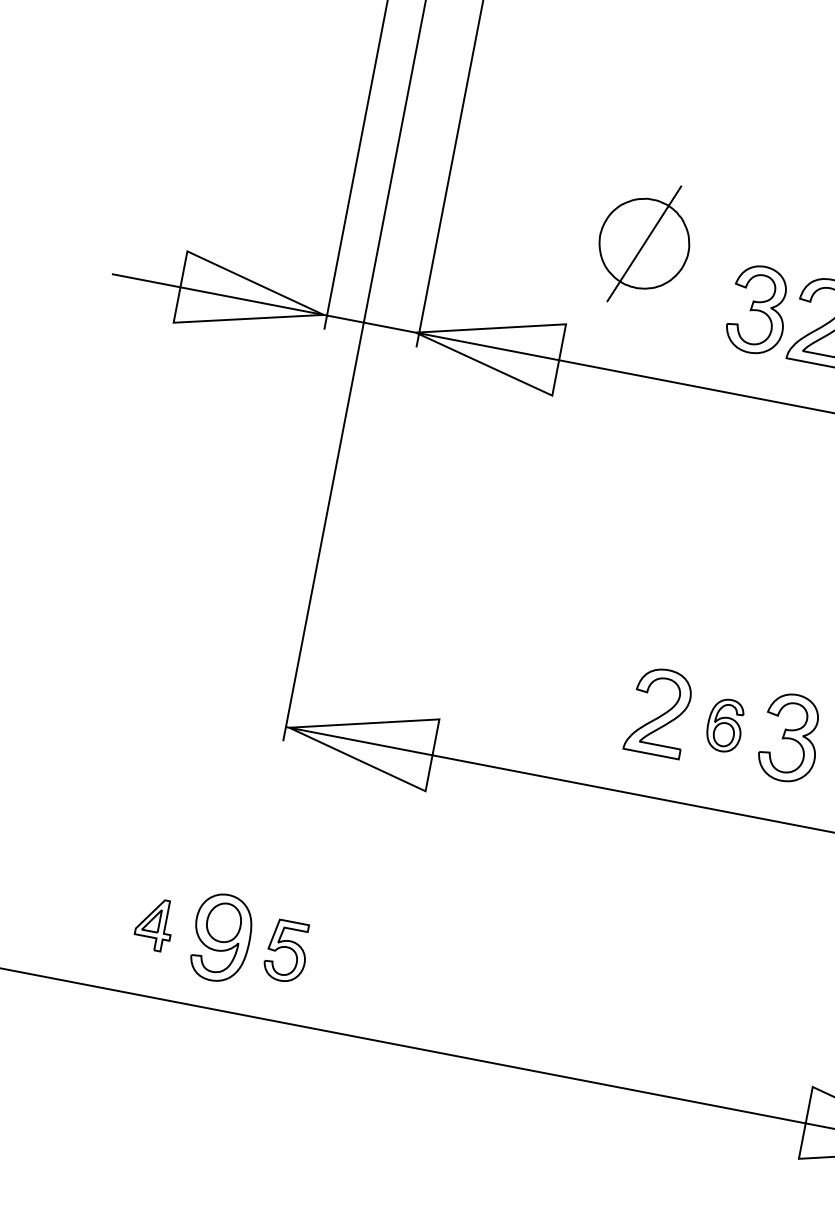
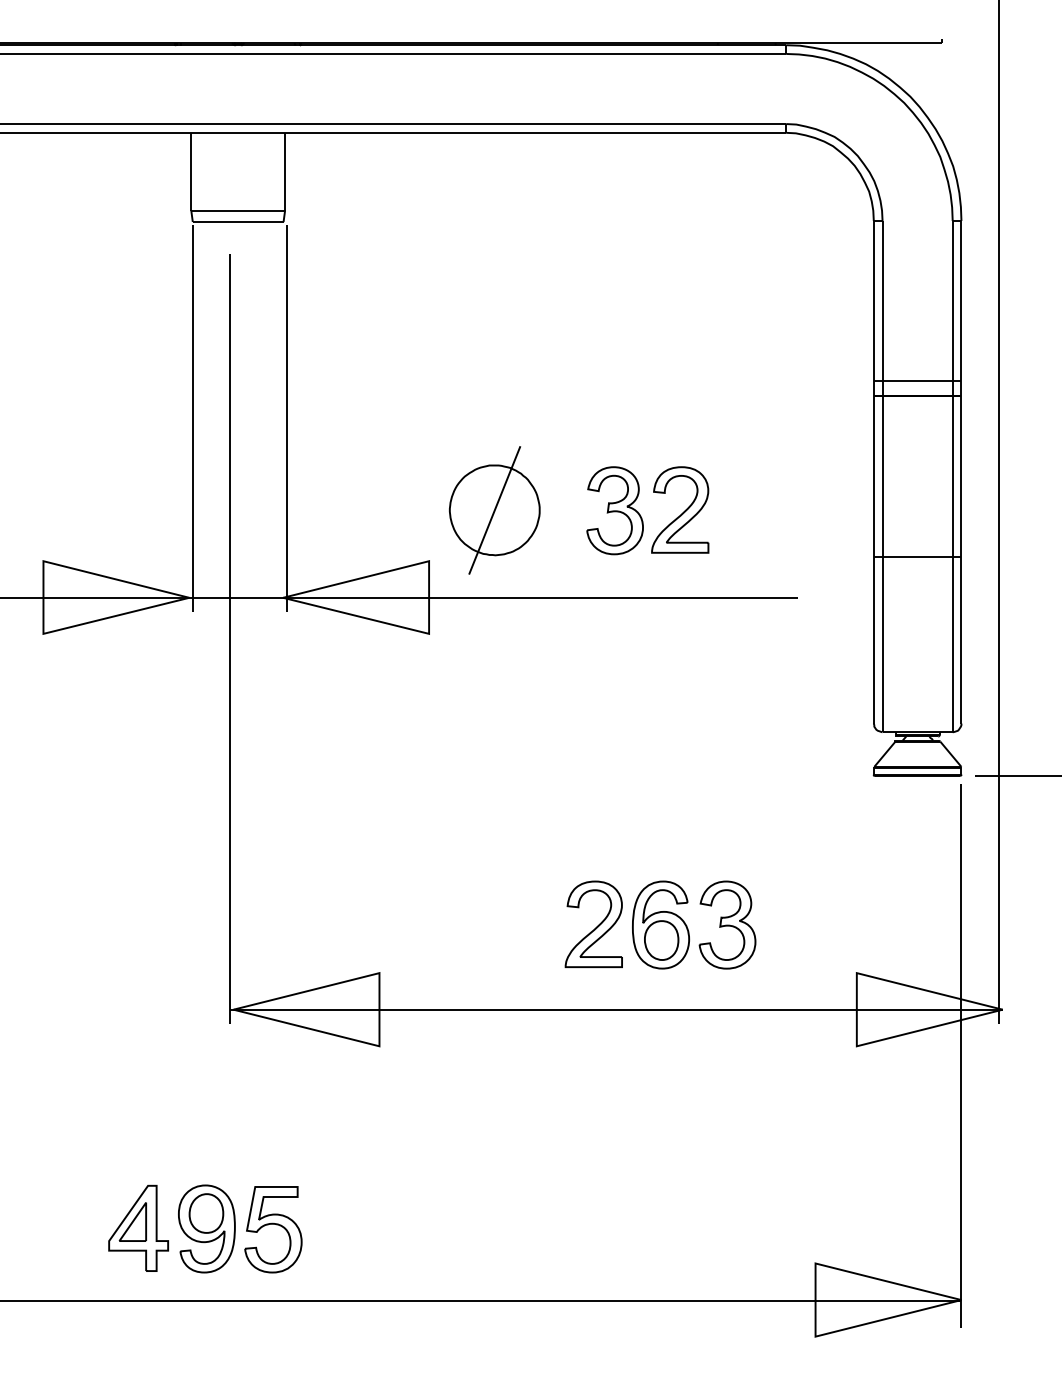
part: (644, 243) -> (494, 510), moved
part: (725, 724) -> (661, 924), size x1.67
part: (154, 923) -> (138, 1227), size x1.67
part: (286, 951) -> (273, 1229), size x1.43

